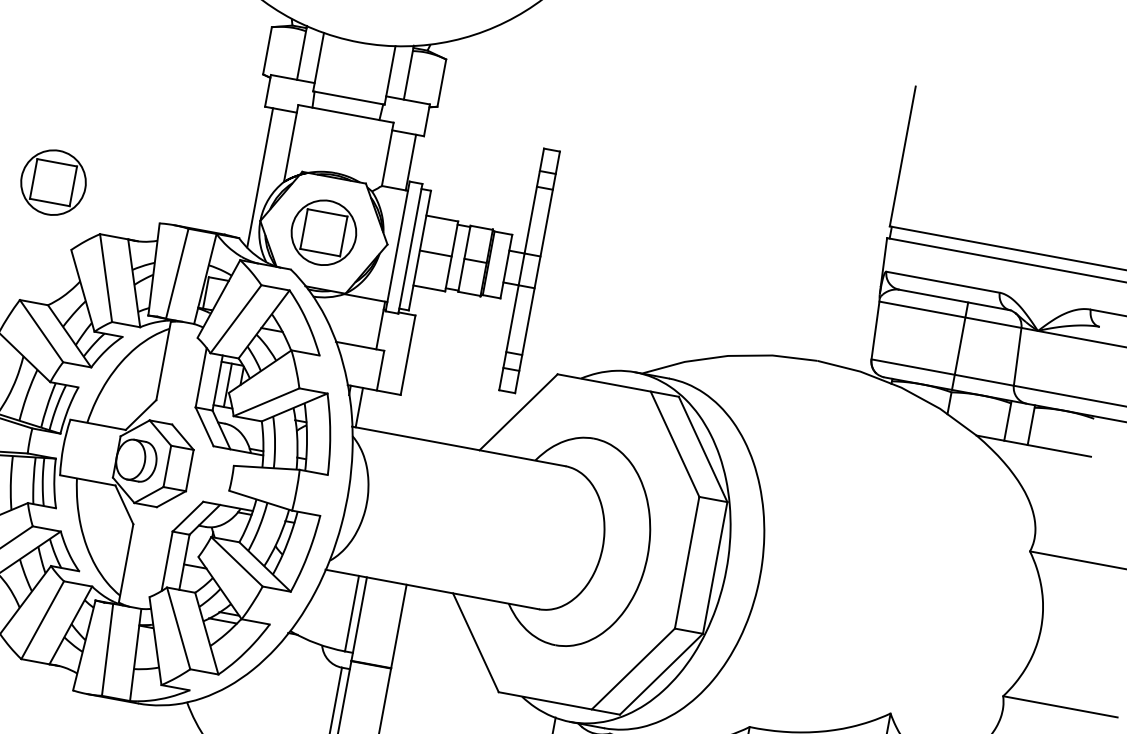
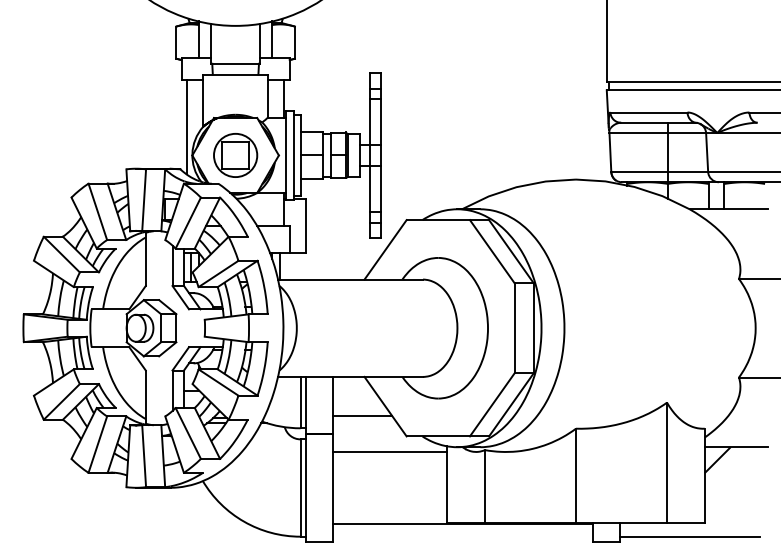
part: (53, 182) -> (51, 155), removed
line: (439, 649) -> (362, 415), added
line: (469, 709) -> (389, 451), added

